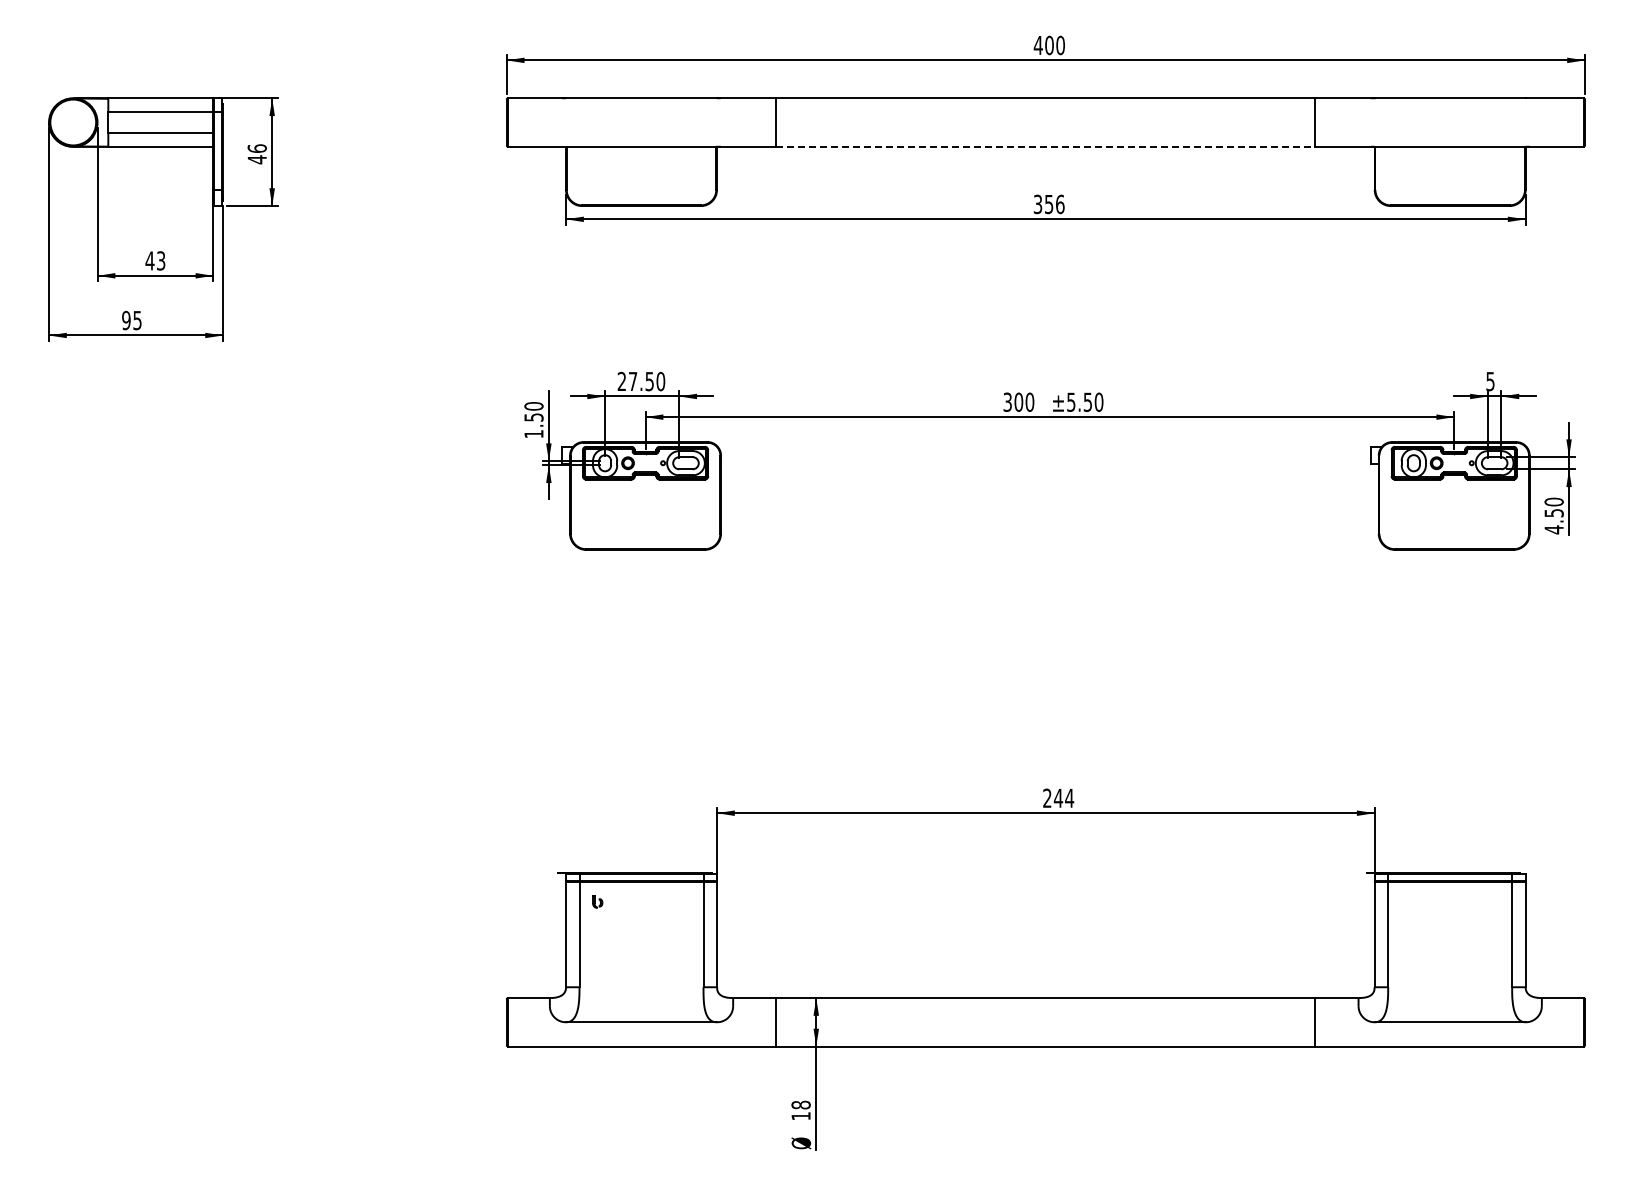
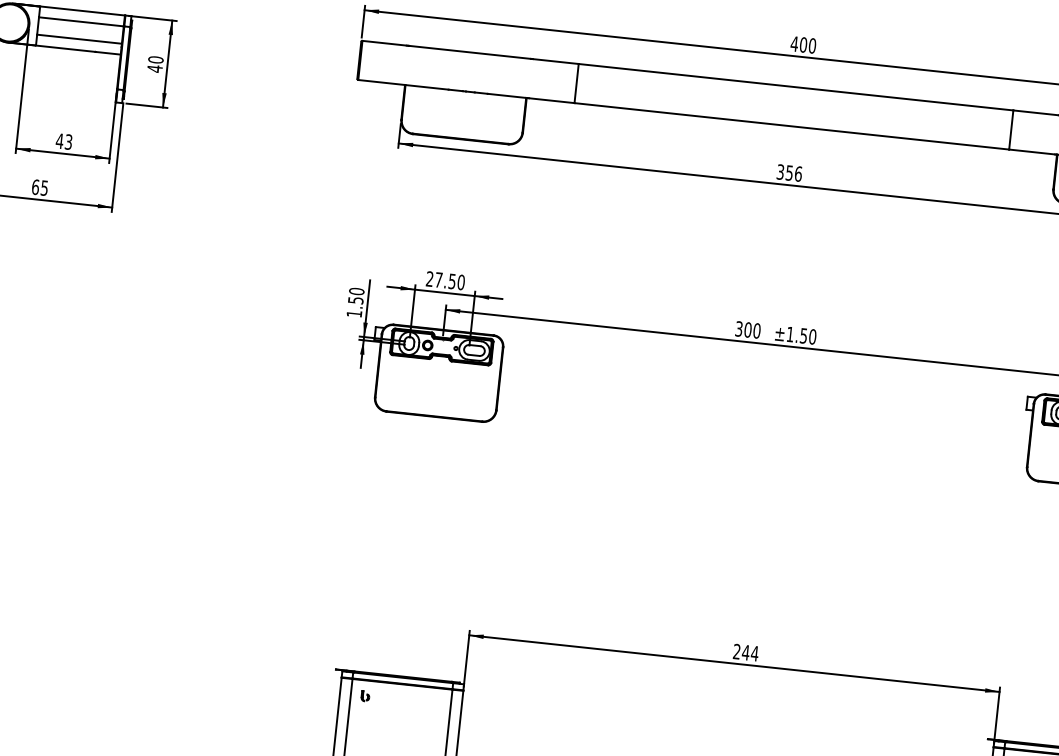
line: (1045, 146) -> (791, 126), dashed -> solid
text: (256, 148) -> (155, 59), 46 -> 40
text: (126, 320) -> (35, 187), 95 -> 65
text: (1071, 401) -> (790, 333), ±5.50 -> ±1.50

